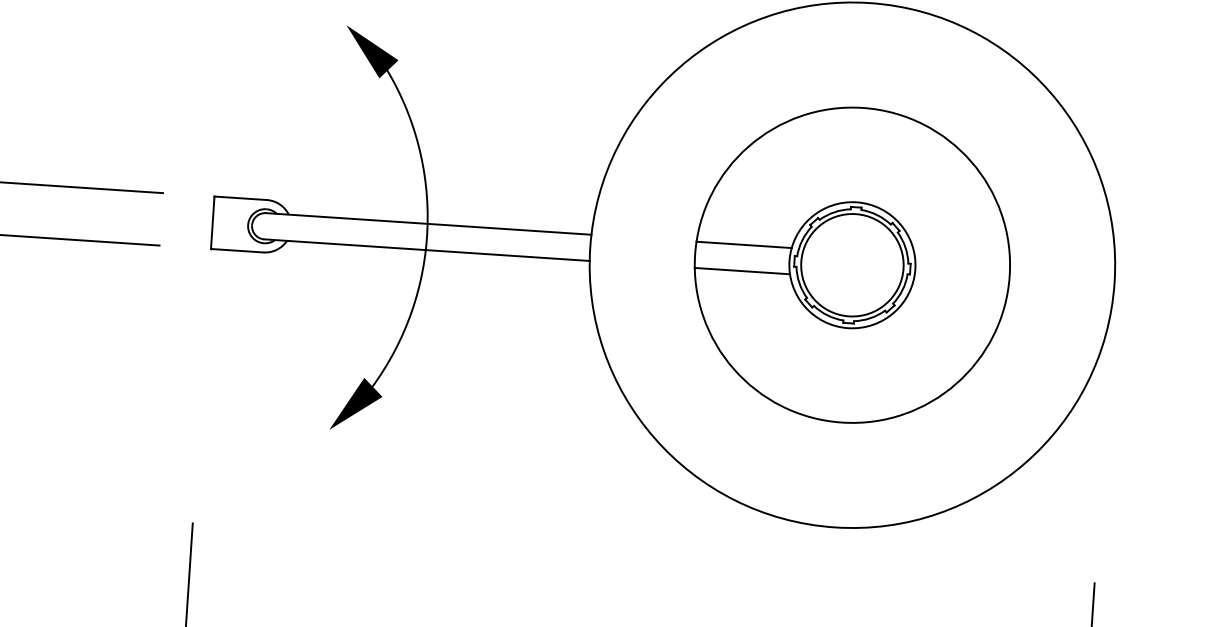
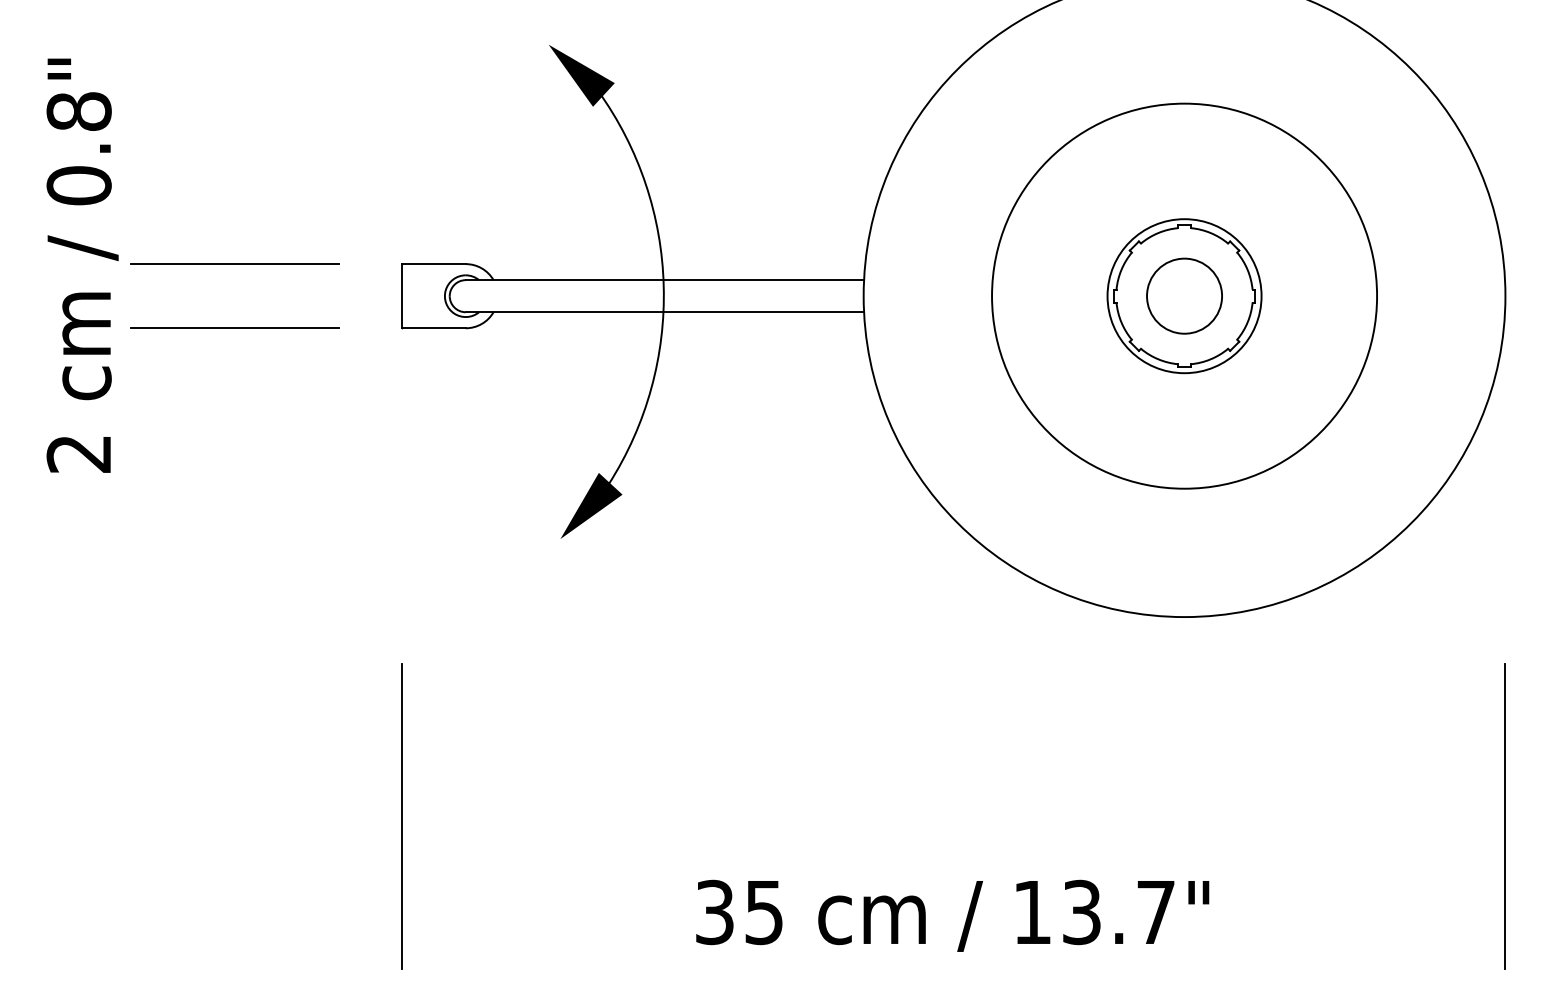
line: (743, 245) -> (1050, 280), removed
circle: (852, 264) -> (1184, 295), size x0.6
line: (742, 271) -> (1050, 312), removed

